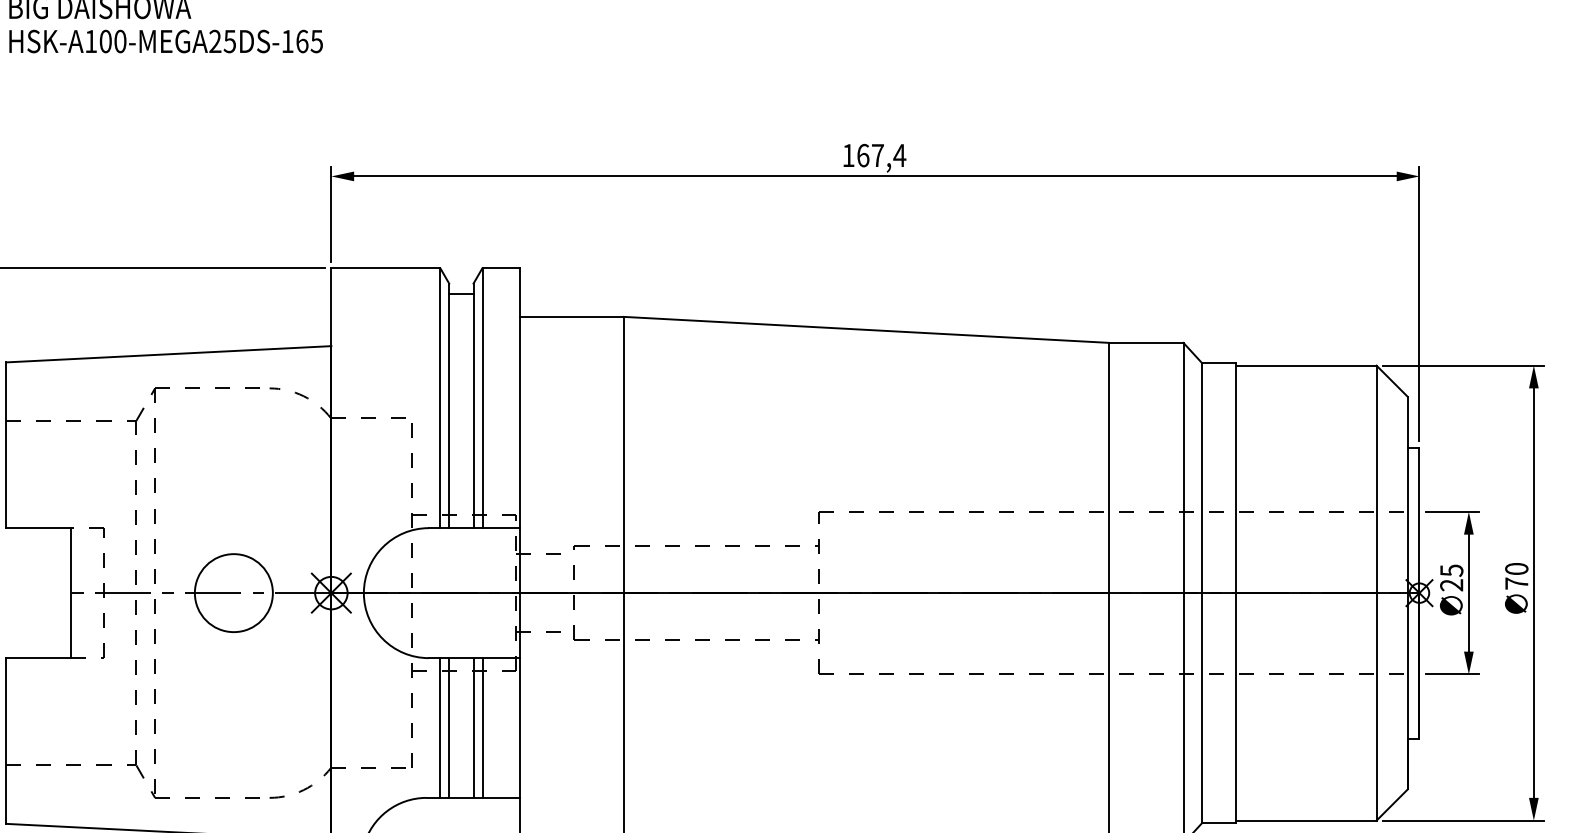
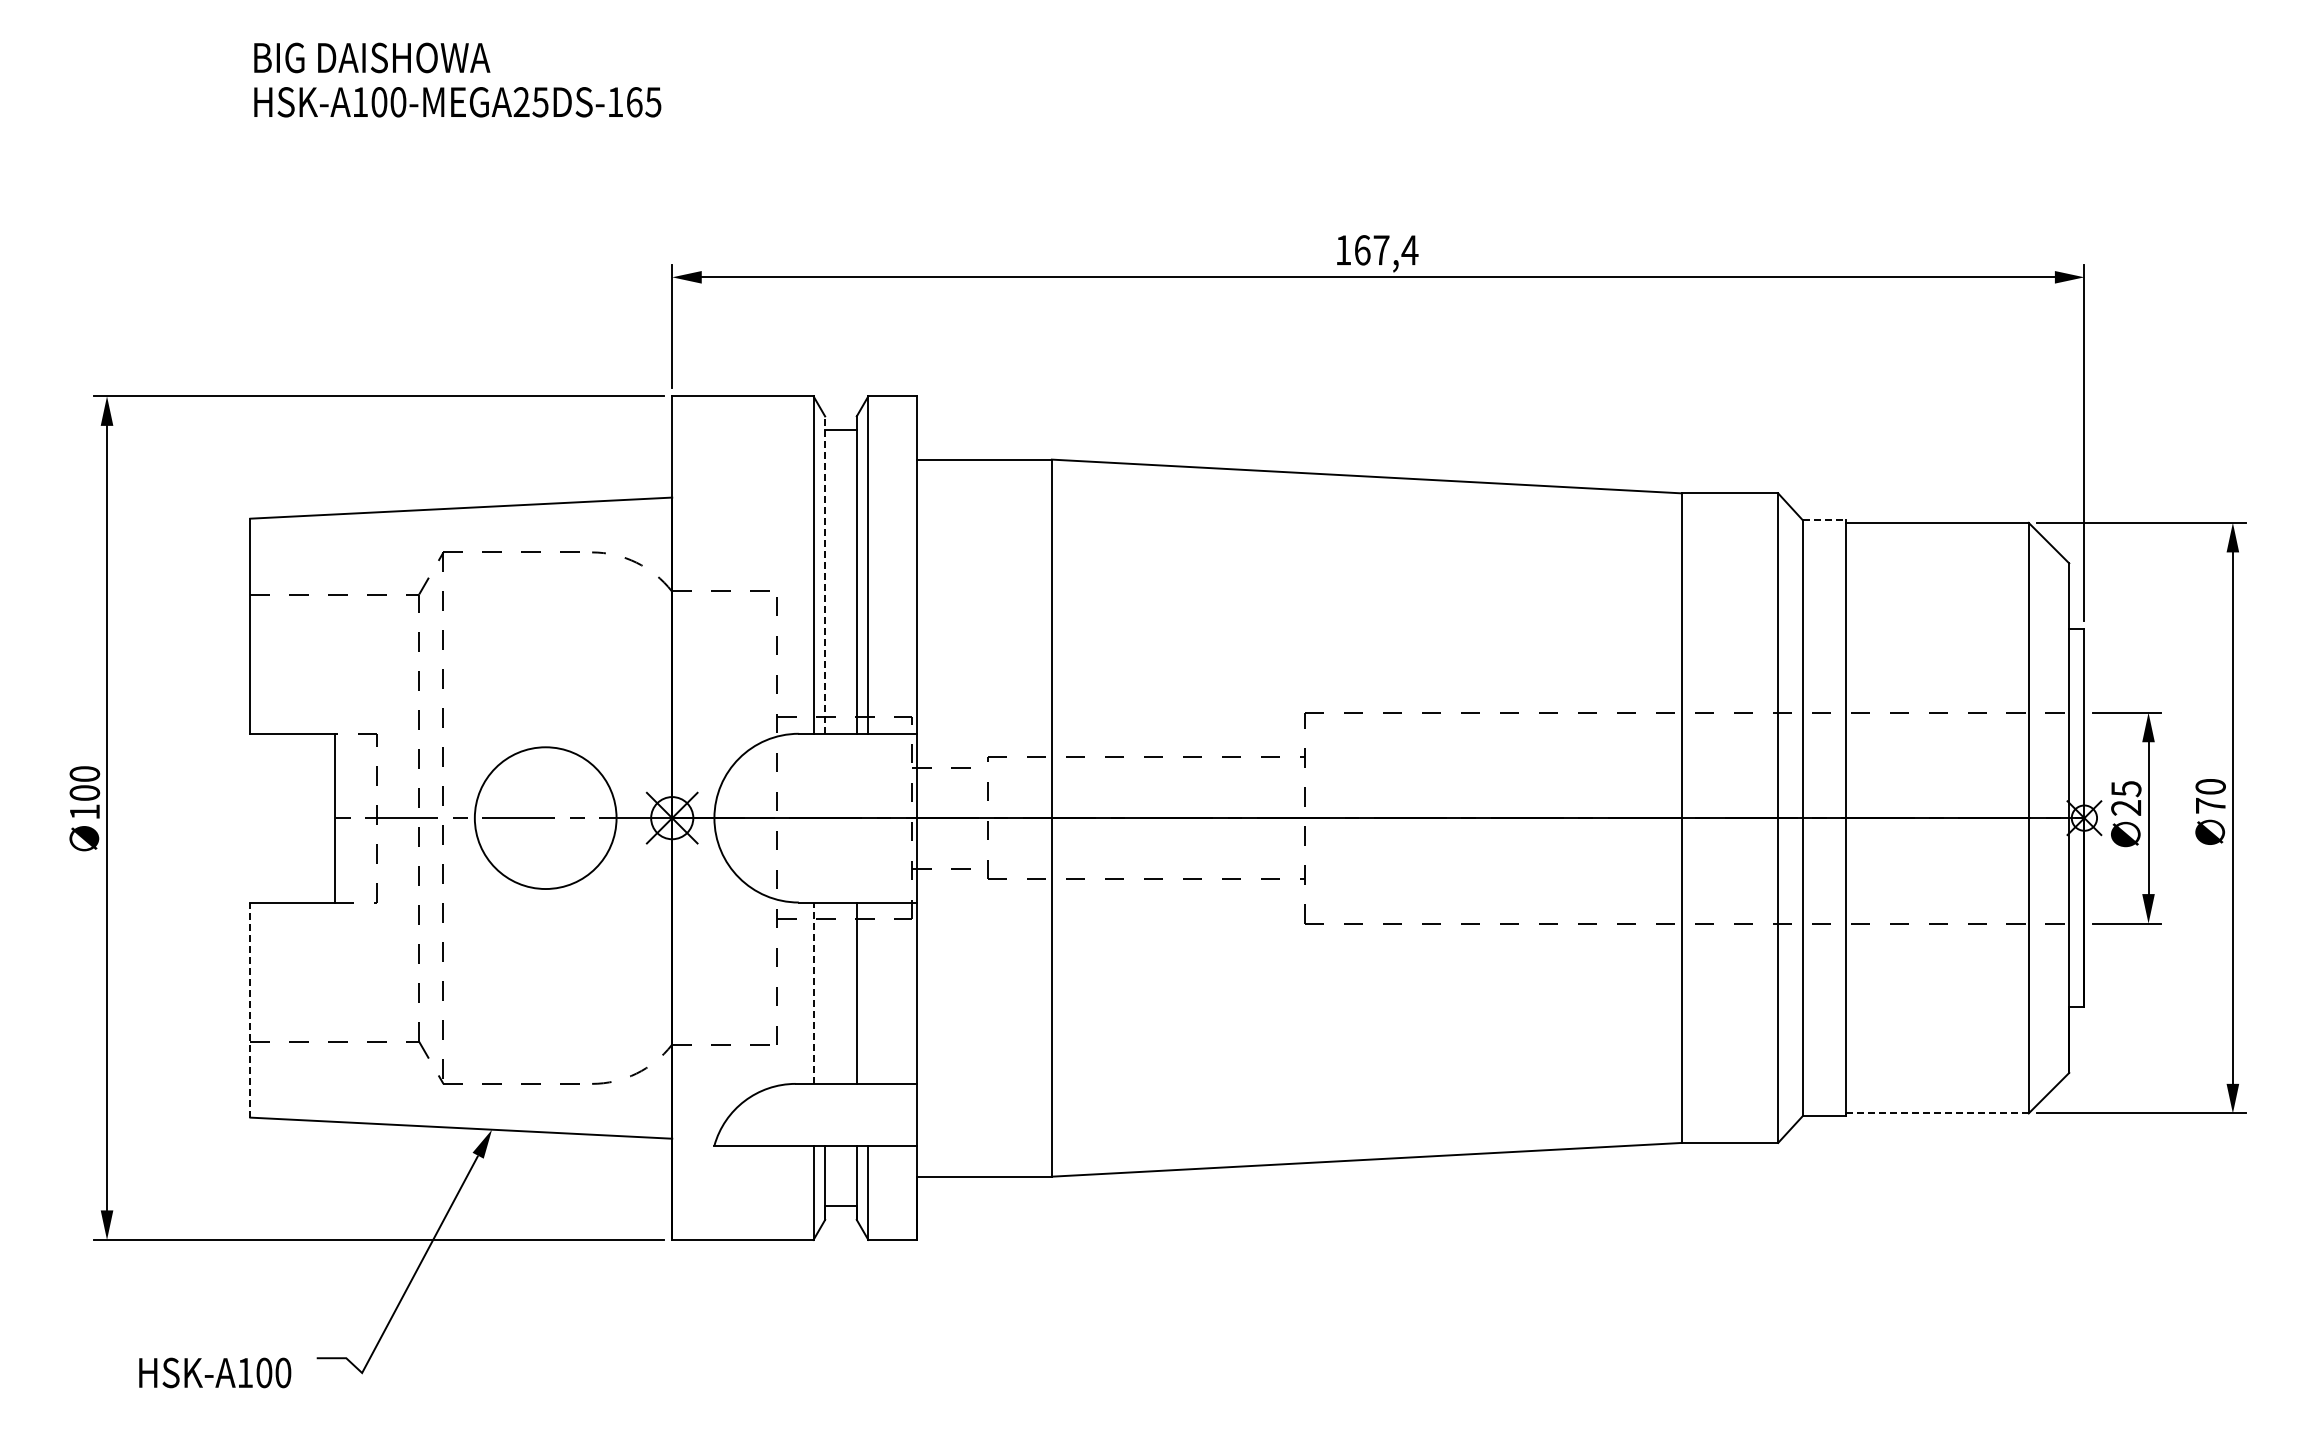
line: (1219, 363) -> (1824, 519), solid -> dashed
line: (449, 406) -> (825, 575), solid -> dashed
circle: (233, 592) -> (545, 817), size x1.4
line: (449, 727) -> (825, 992), removed
line: (482, 727) -> (868, 992), removed
line: (440, 728) -> (813, 993), solid -> dashed
line: (6, 741) -> (250, 1010), solid -> dashed
line: (1306, 820) -> (1937, 1113), solid -> dashed

